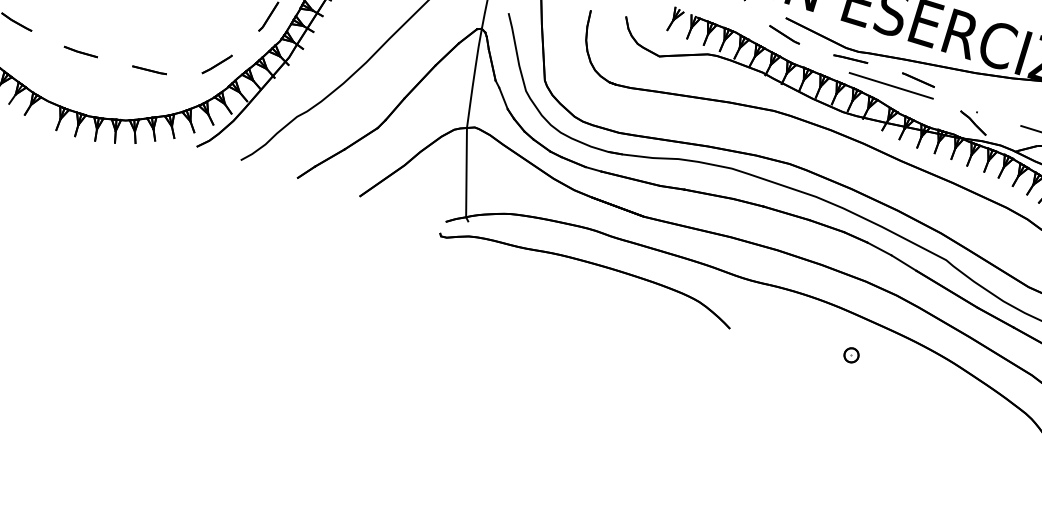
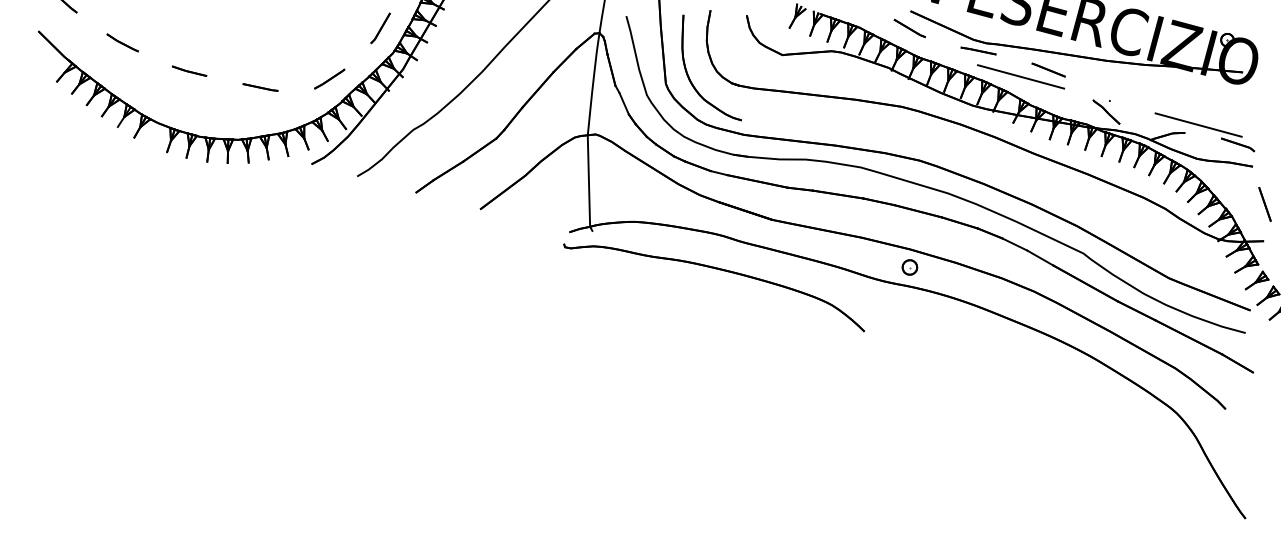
part: (569, 76) -> (690, 78), added
part: (851, 355) -> (909, 267), moved

